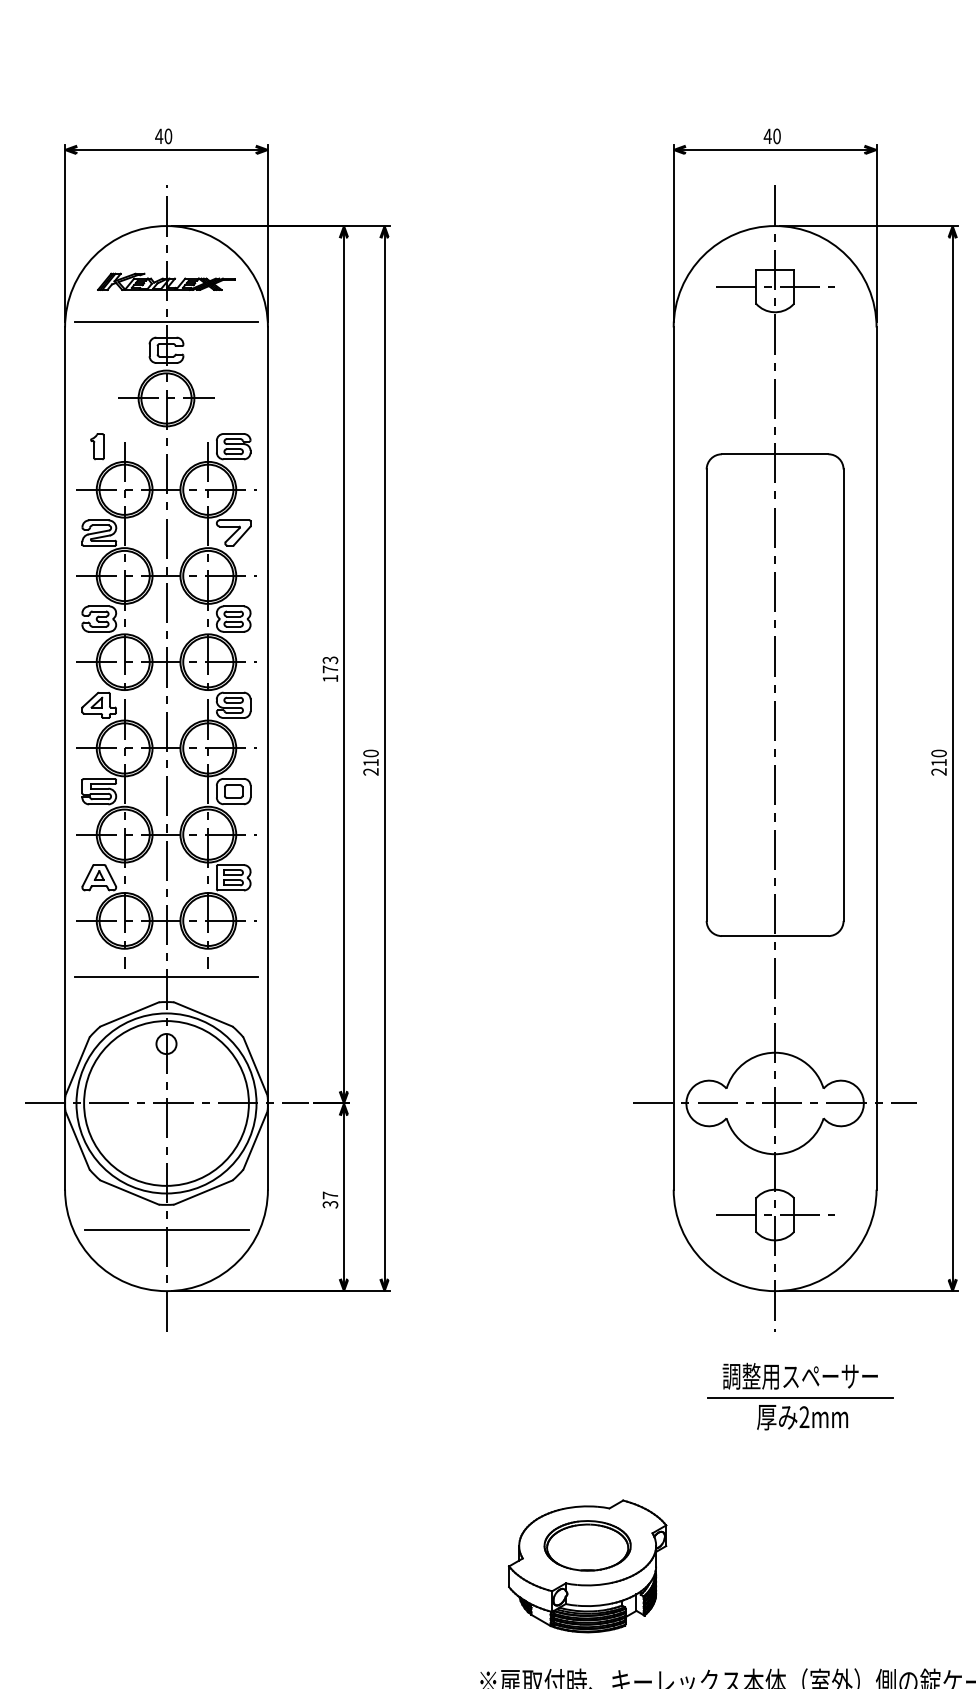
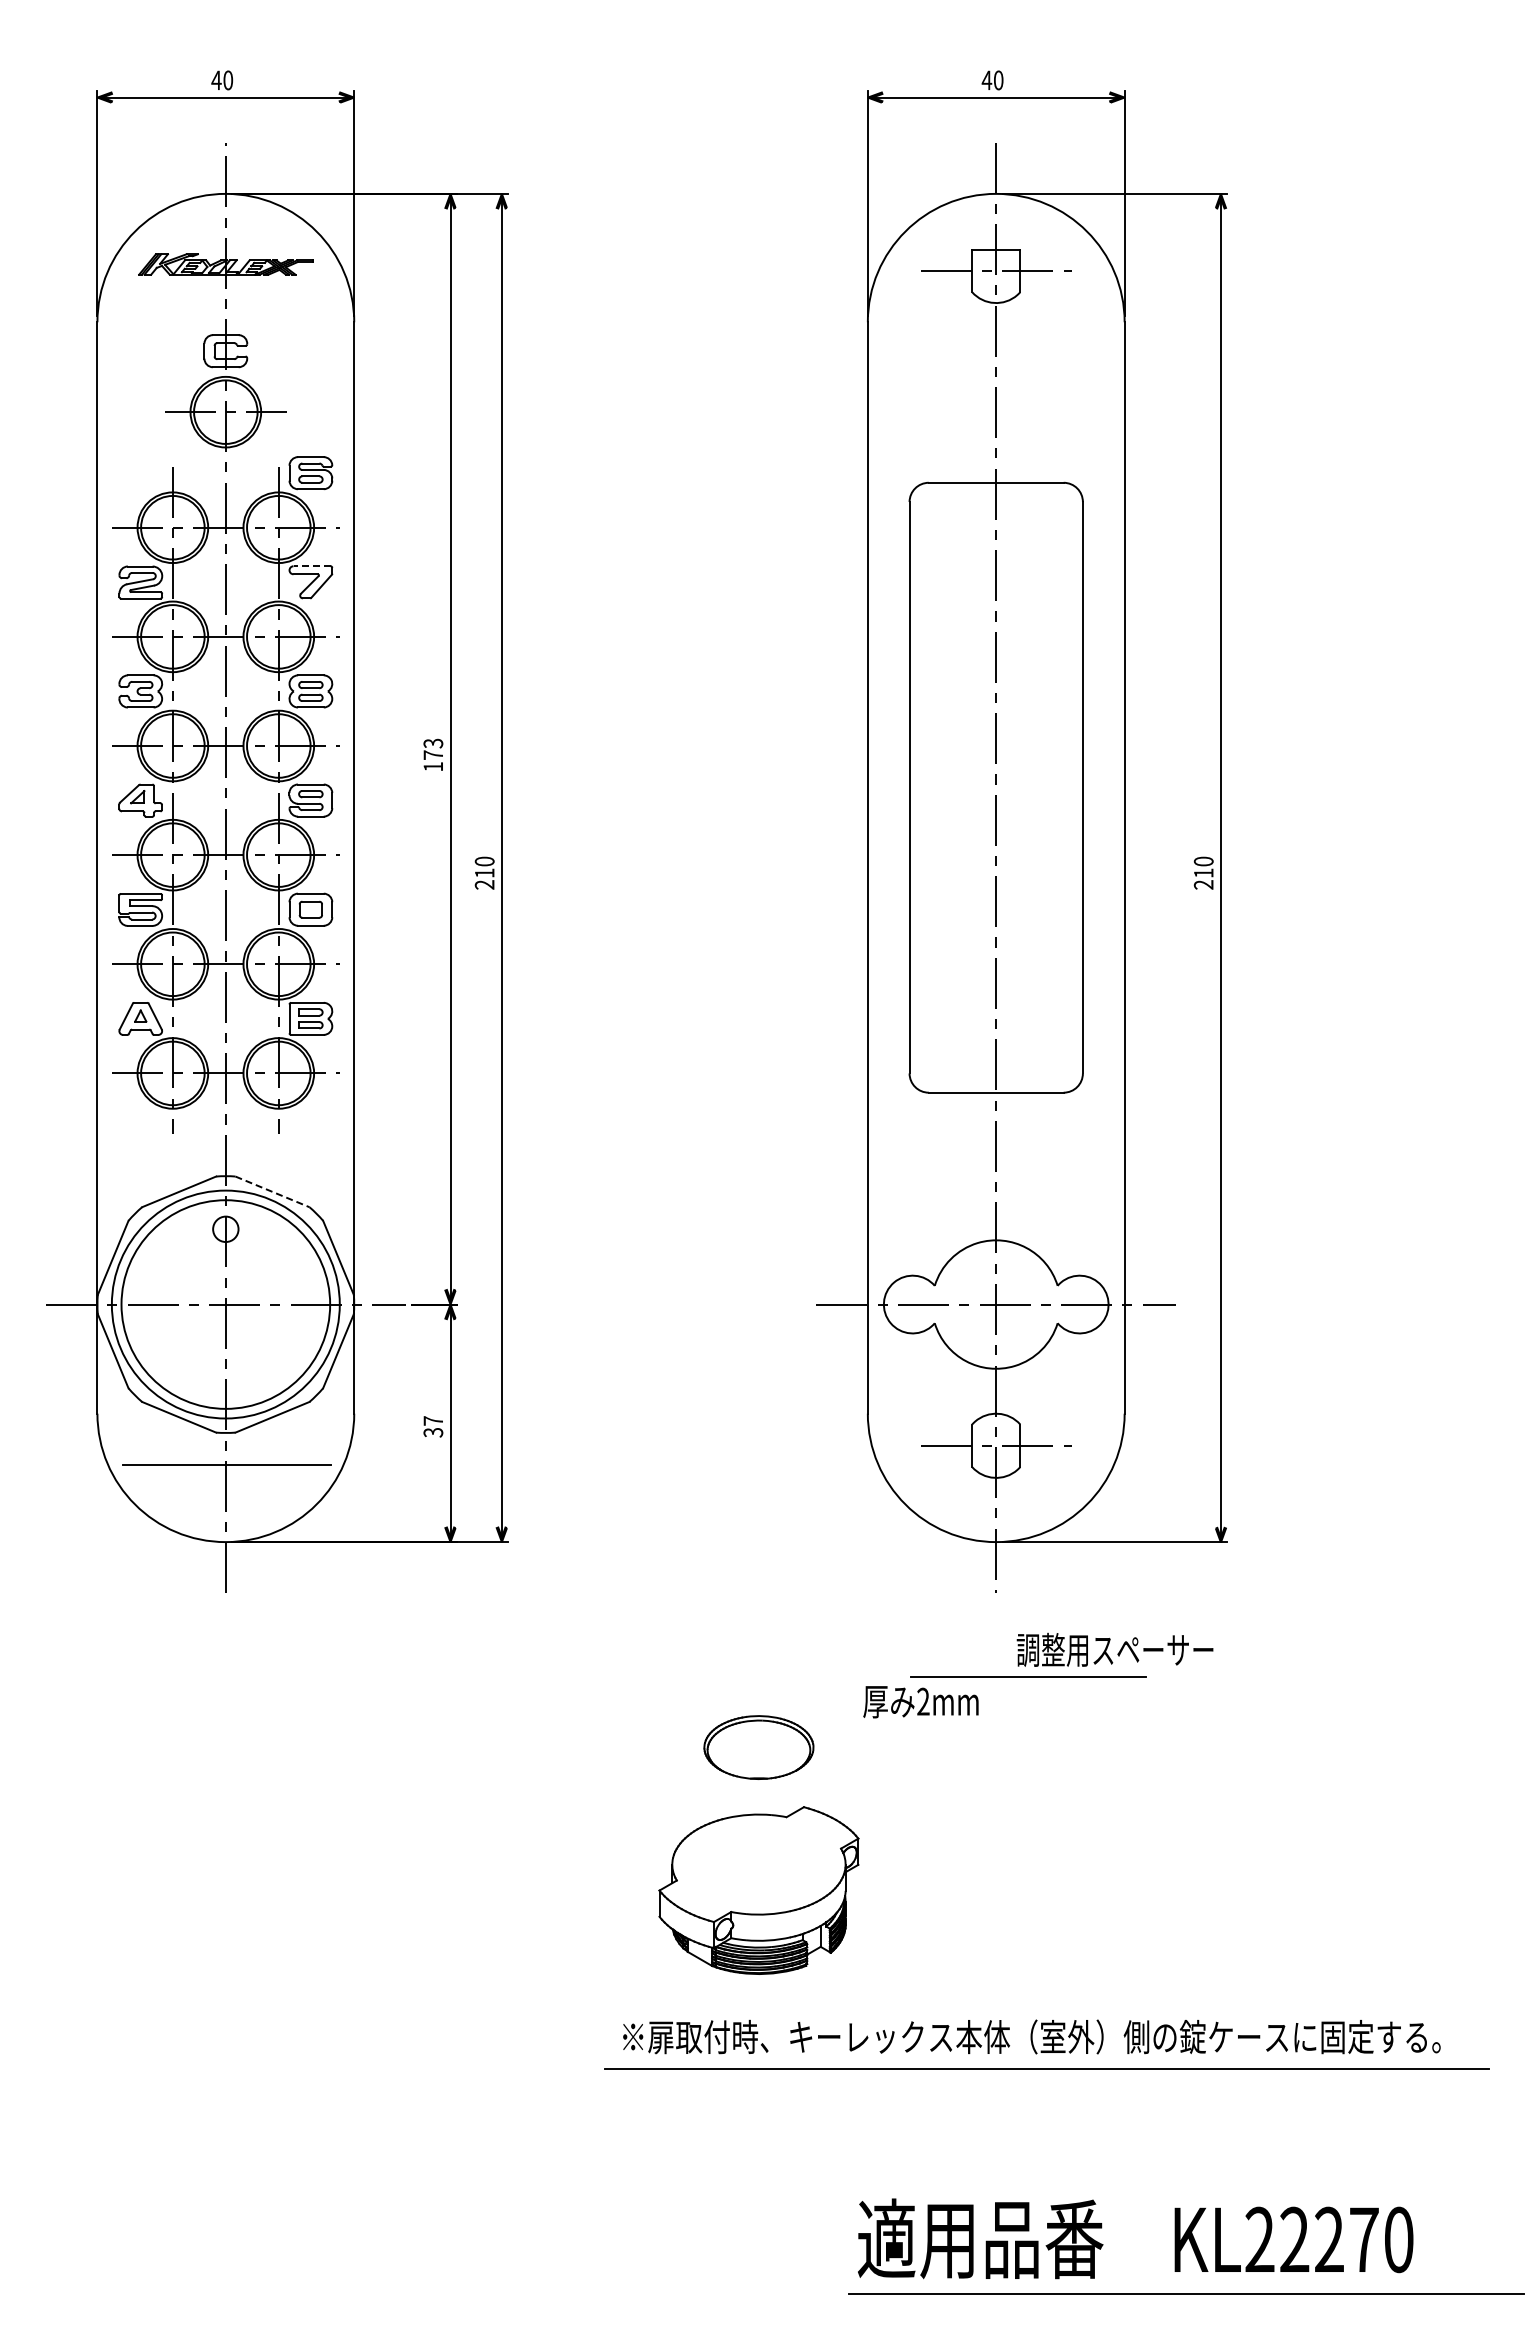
line: (166, 322) -> (225, 315), removed
part: (97, 446) -> (138, 473), removed
line: (234, 520) -> (312, 566), solid -> dashed
line: (166, 977) -> (225, 1144), removed
line: (203, 1014) -> (272, 1192), solid -> dashed
text: (799, 1375) -> (1114, 1649), moved
text: (802, 1417) -> (920, 1702), moved
part: (587, 1545) -> (758, 1747), moved

